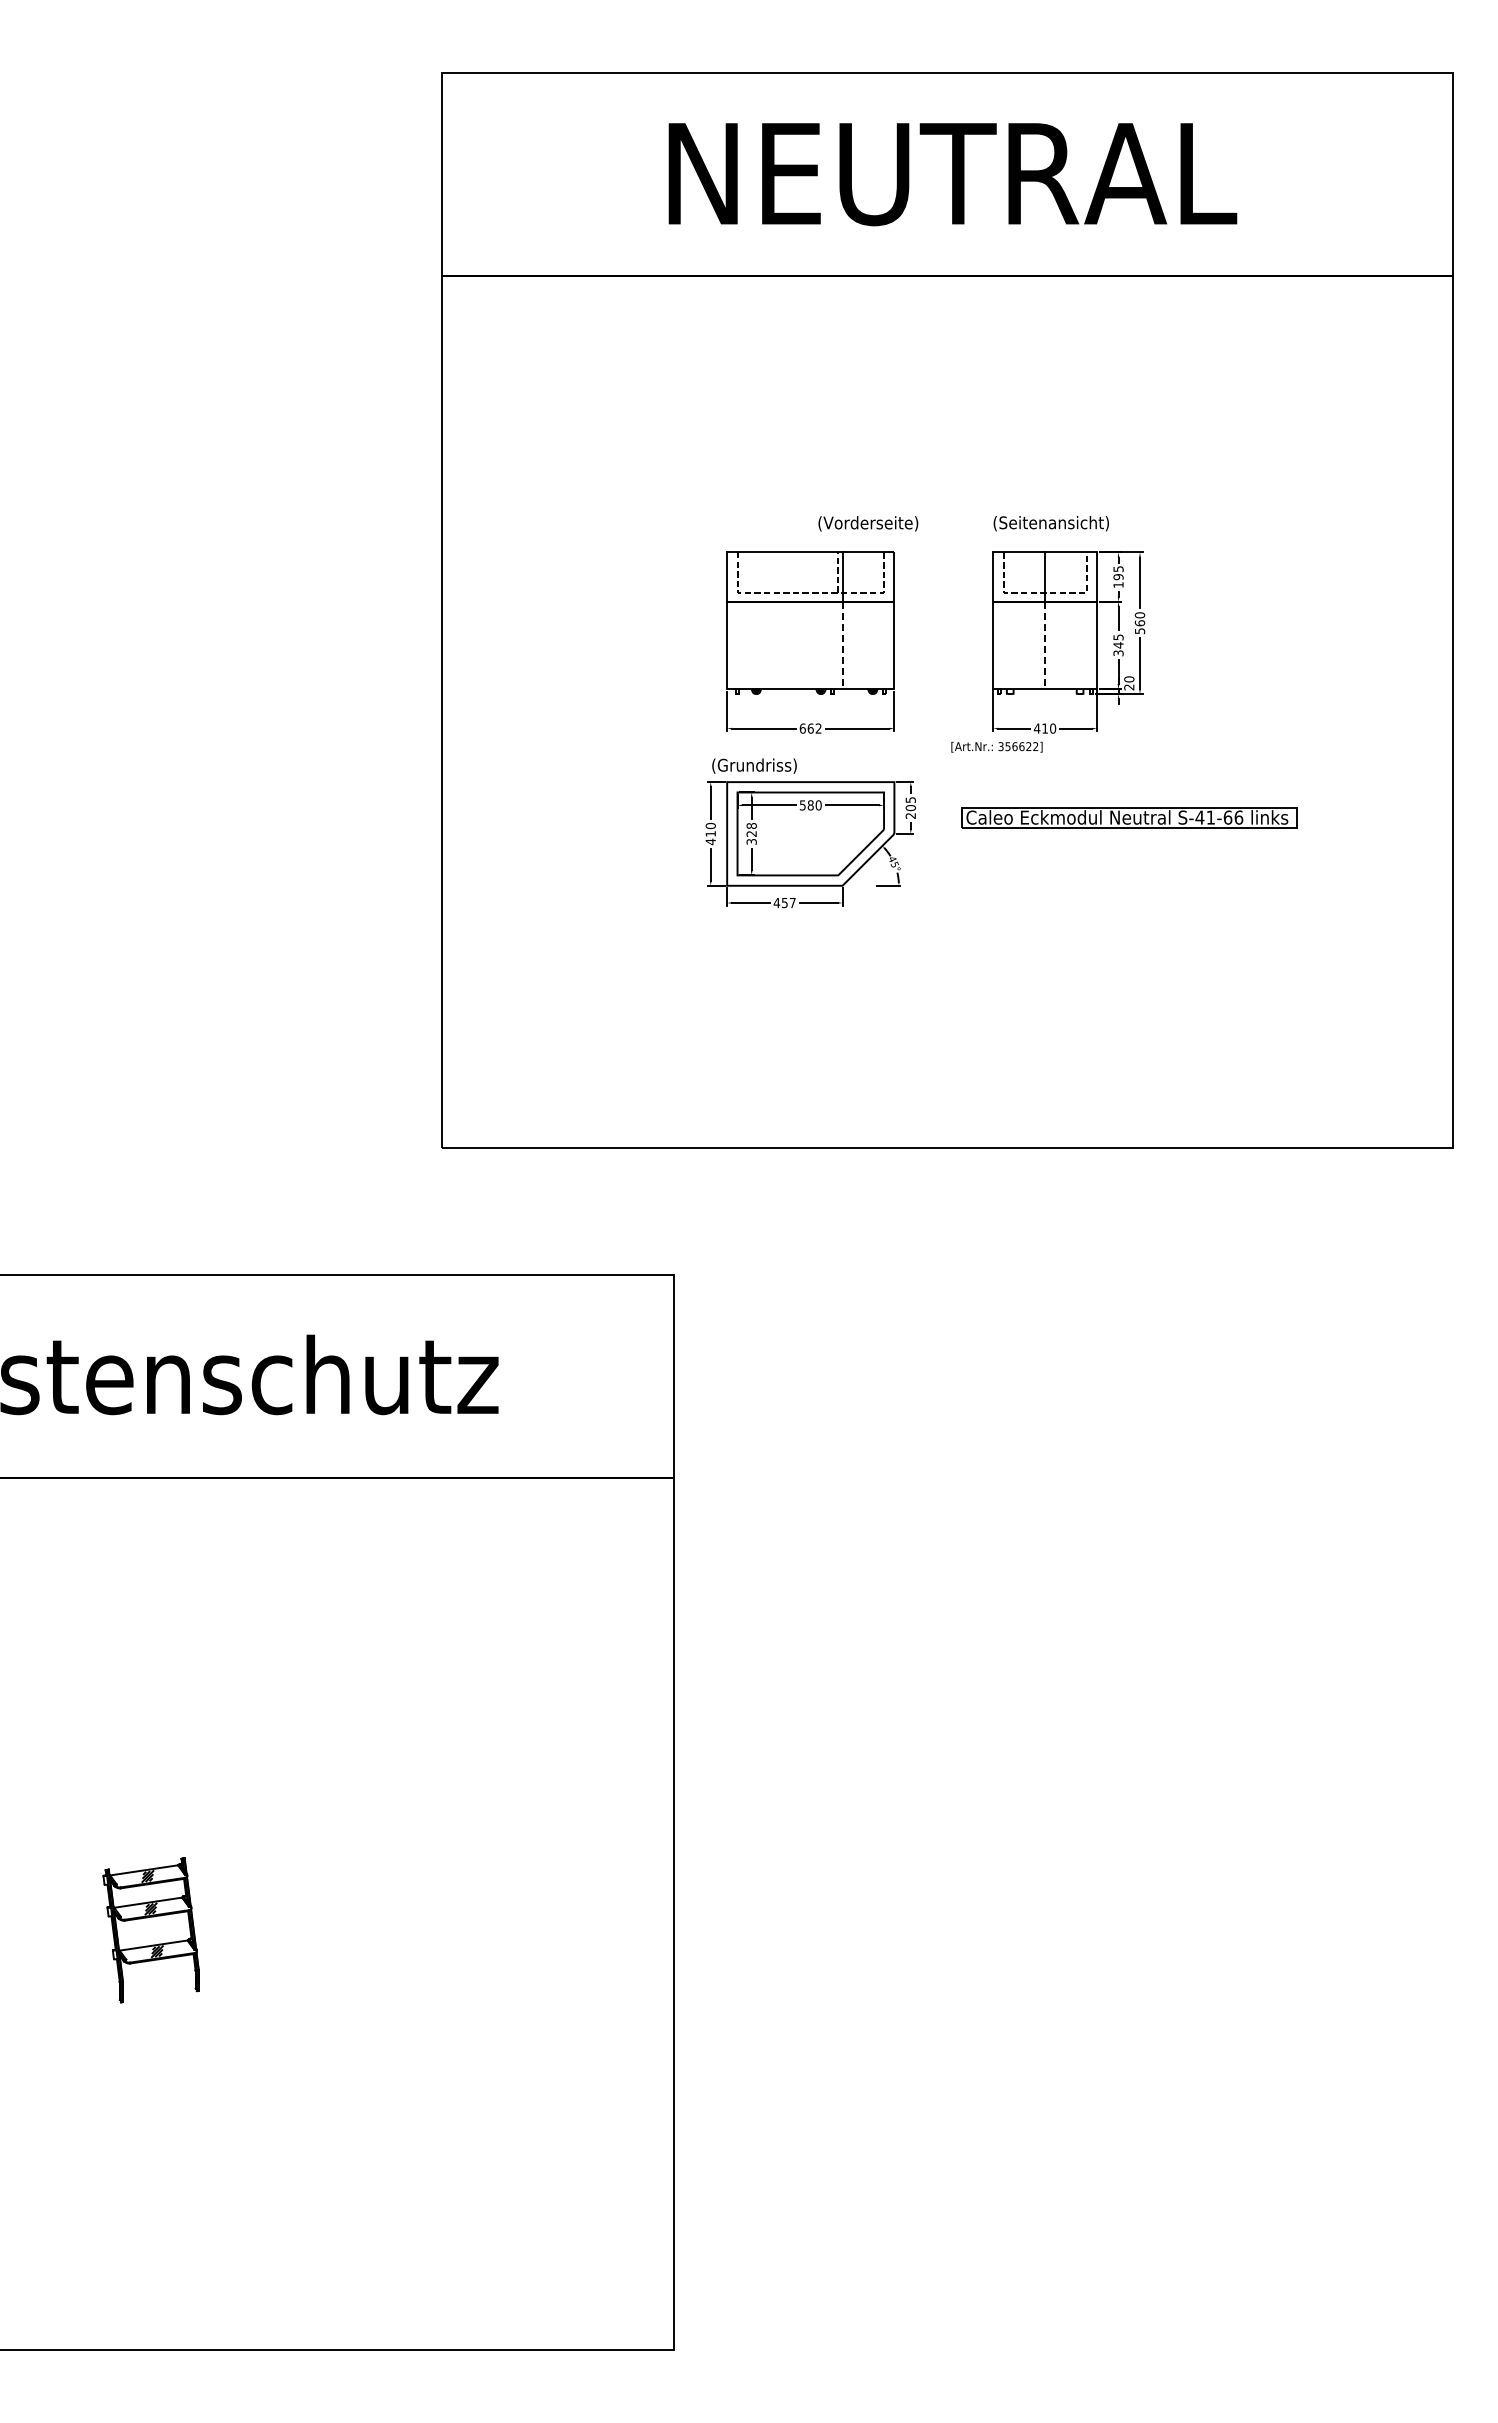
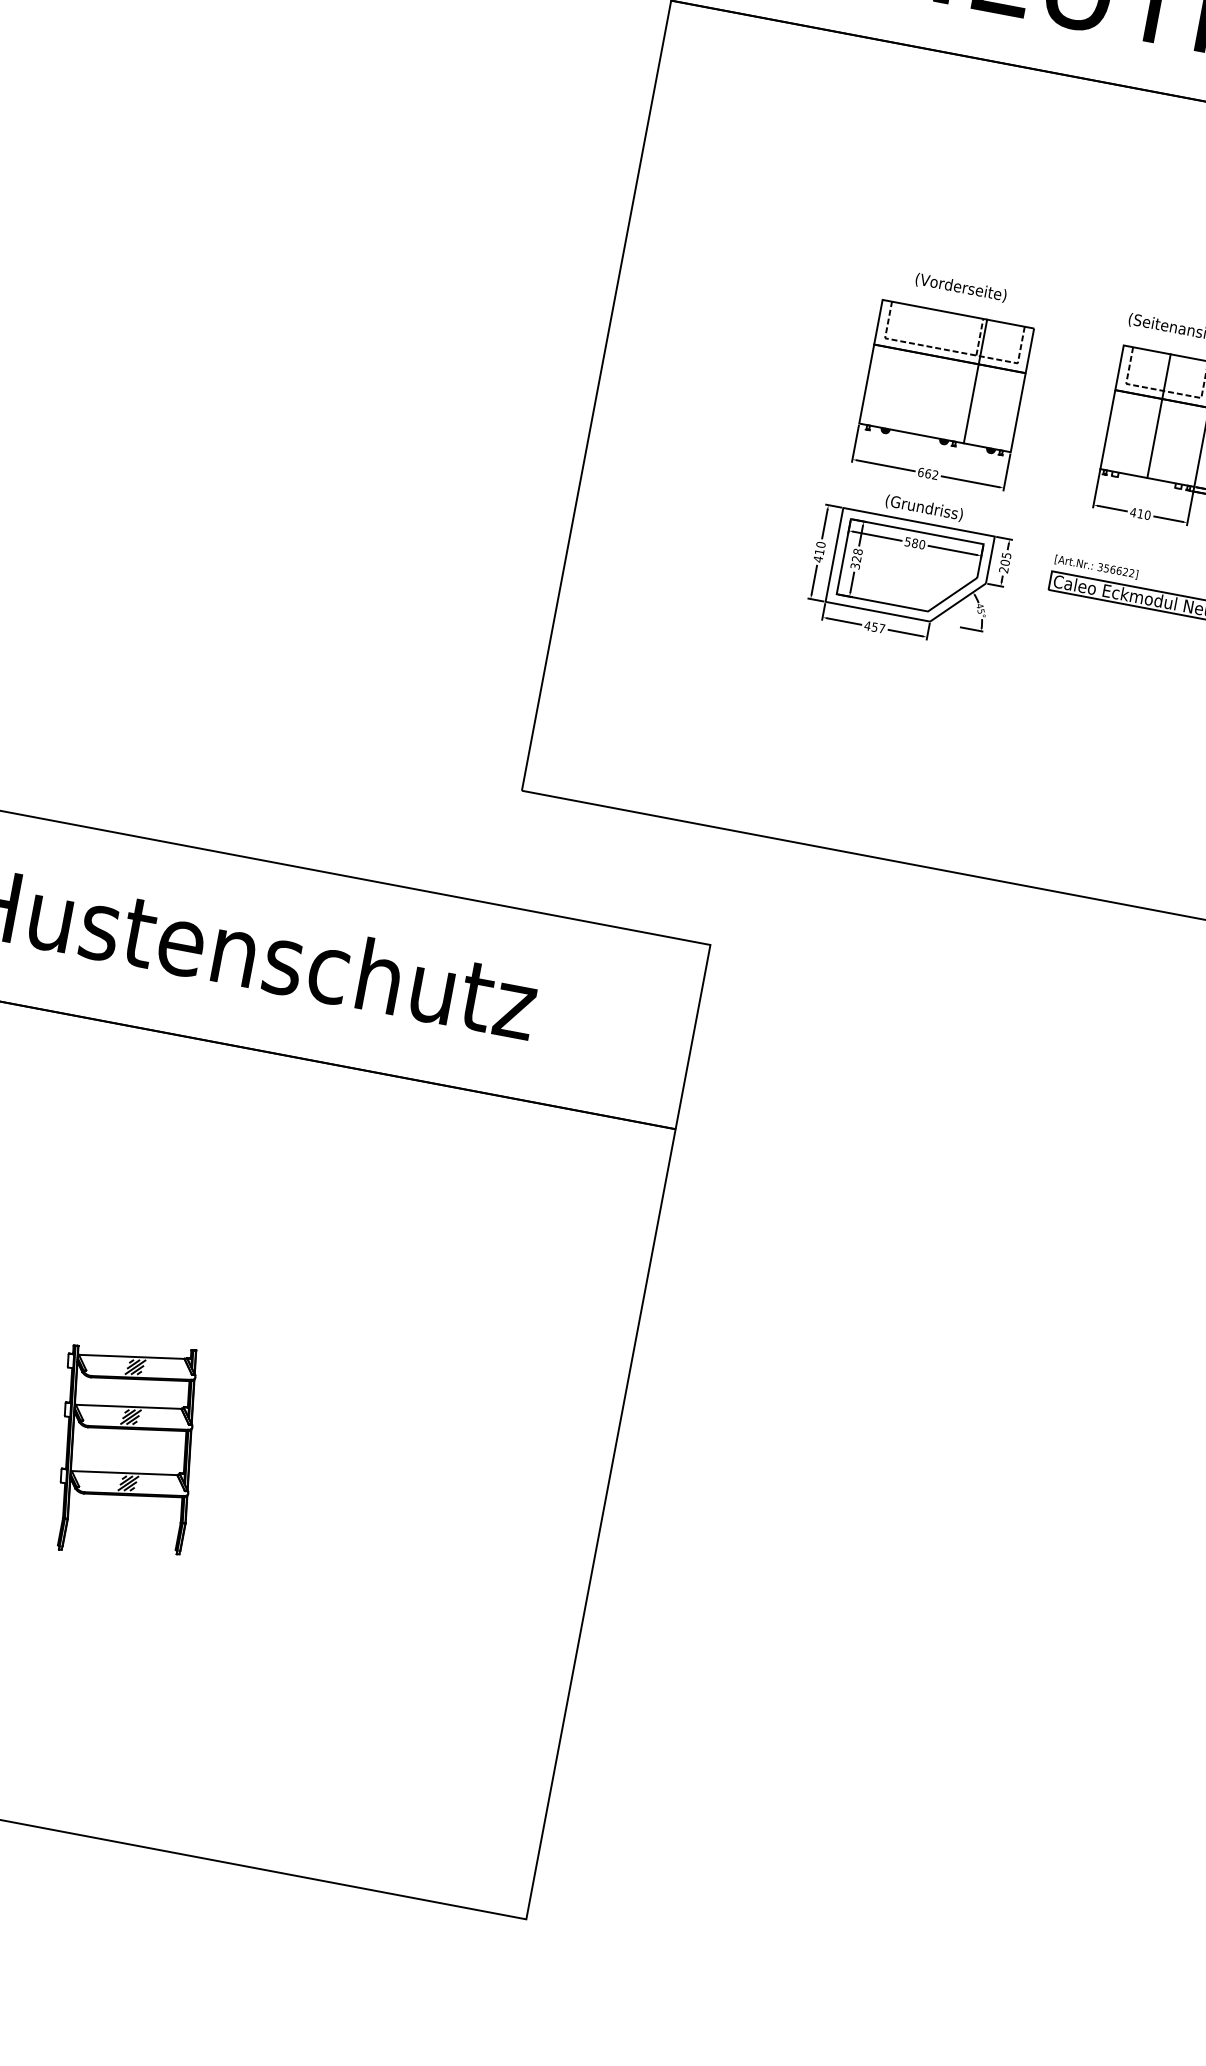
text: (868, 523) -> (961, 287), moved
line: (842, 645) -> (971, 403), dashed -> solid
line: (1045, 645) -> (1155, 438), dashed -> solid
text: (996, 746) -> (1096, 566), moved
text: (754, 765) -> (924, 507), moved
part: (150, 1930) -> (124, 1449), size x1.67

